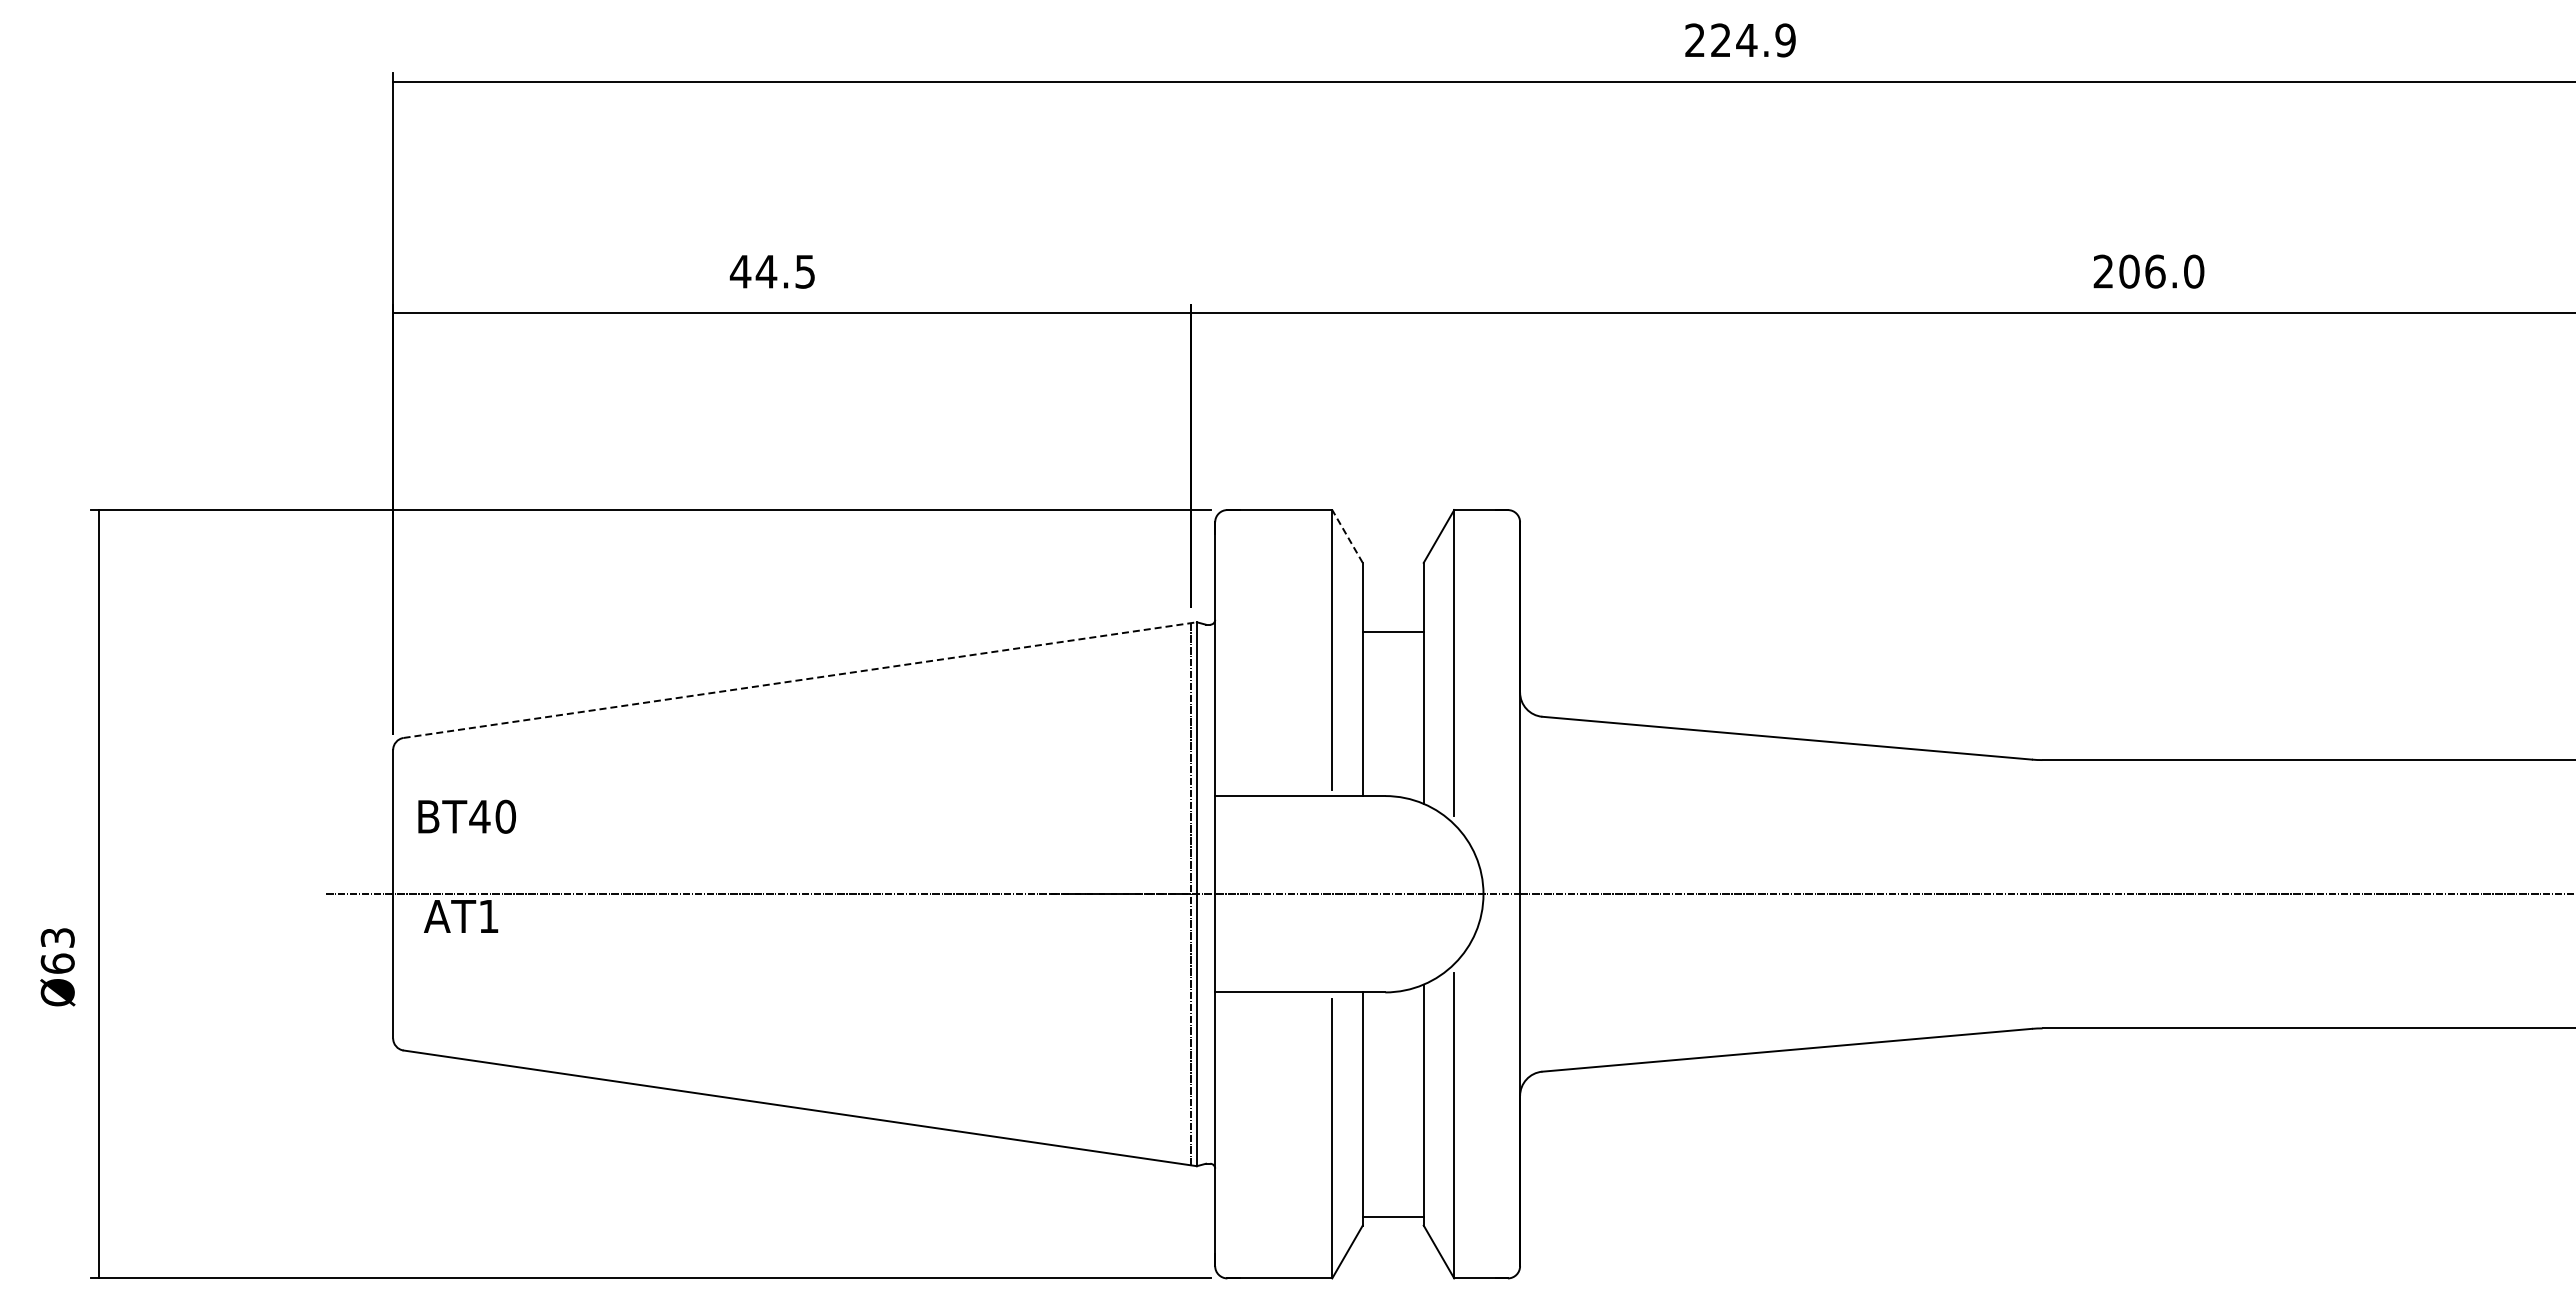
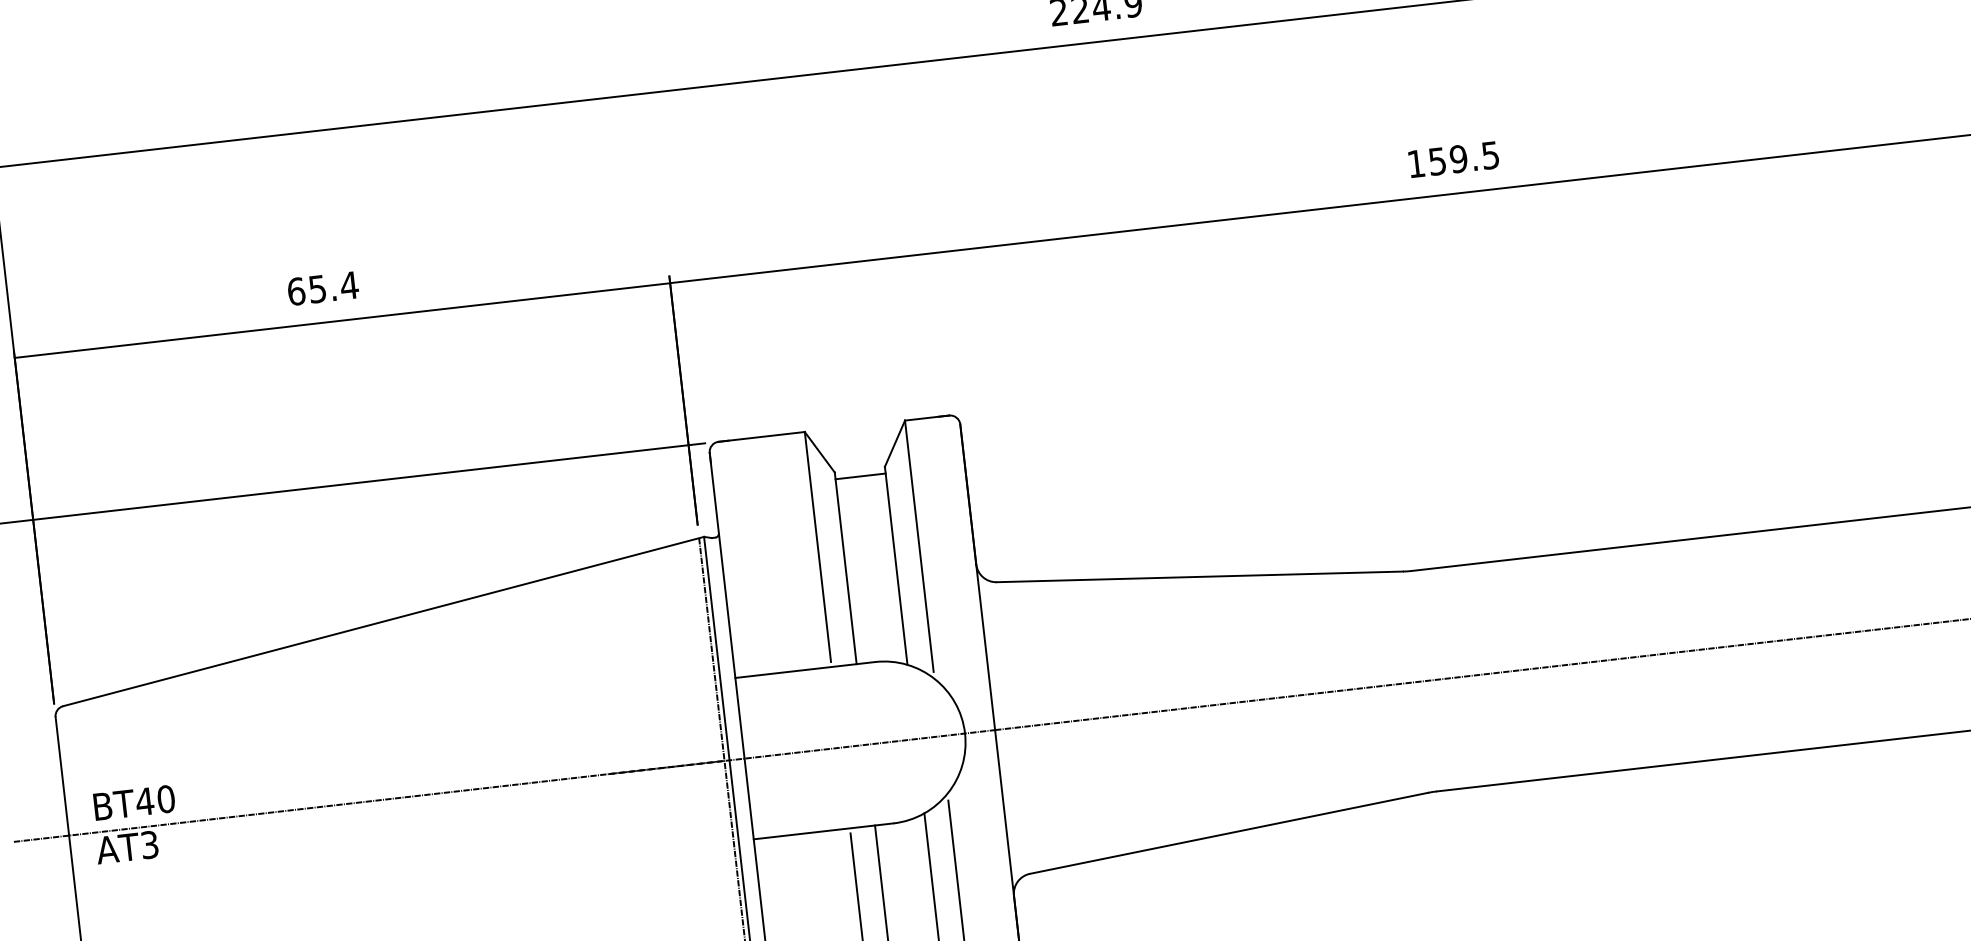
text: (772, 271) -> (322, 288), 44.5 -> 65.4
text: (2148, 271) -> (1453, 159), 206.0 -> 159.5
line: (1347, 536) -> (819, 452), dashed -> solid
line: (1392, 632) -> (860, 476), moved
line: (800, 680) -> (383, 621), dashed -> solid
text: (466, 816) -> (133, 802), moved
text: (488, 916) -> (149, 844), AT1 -> AT3

